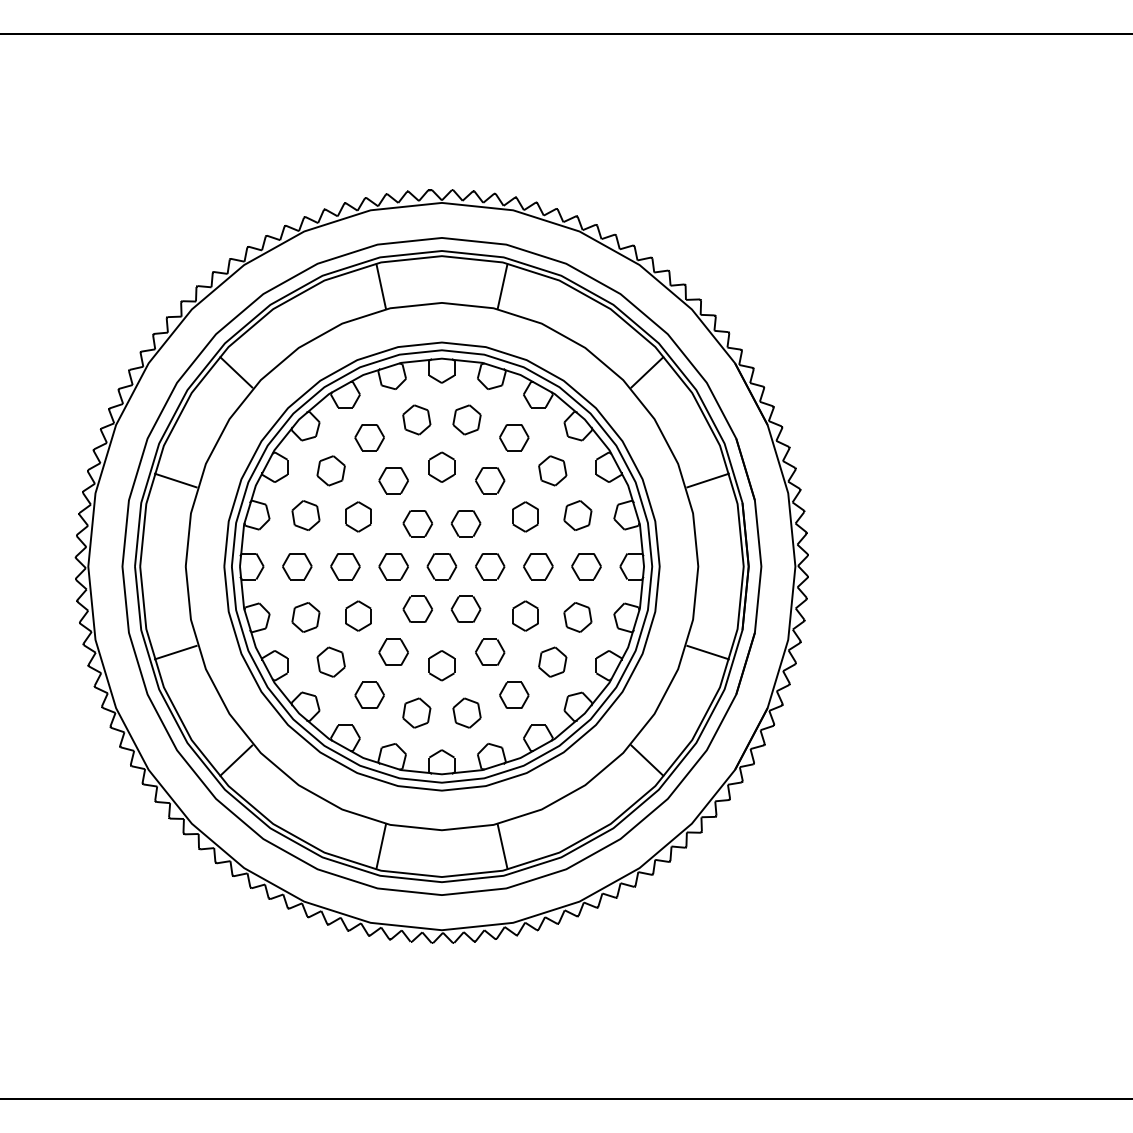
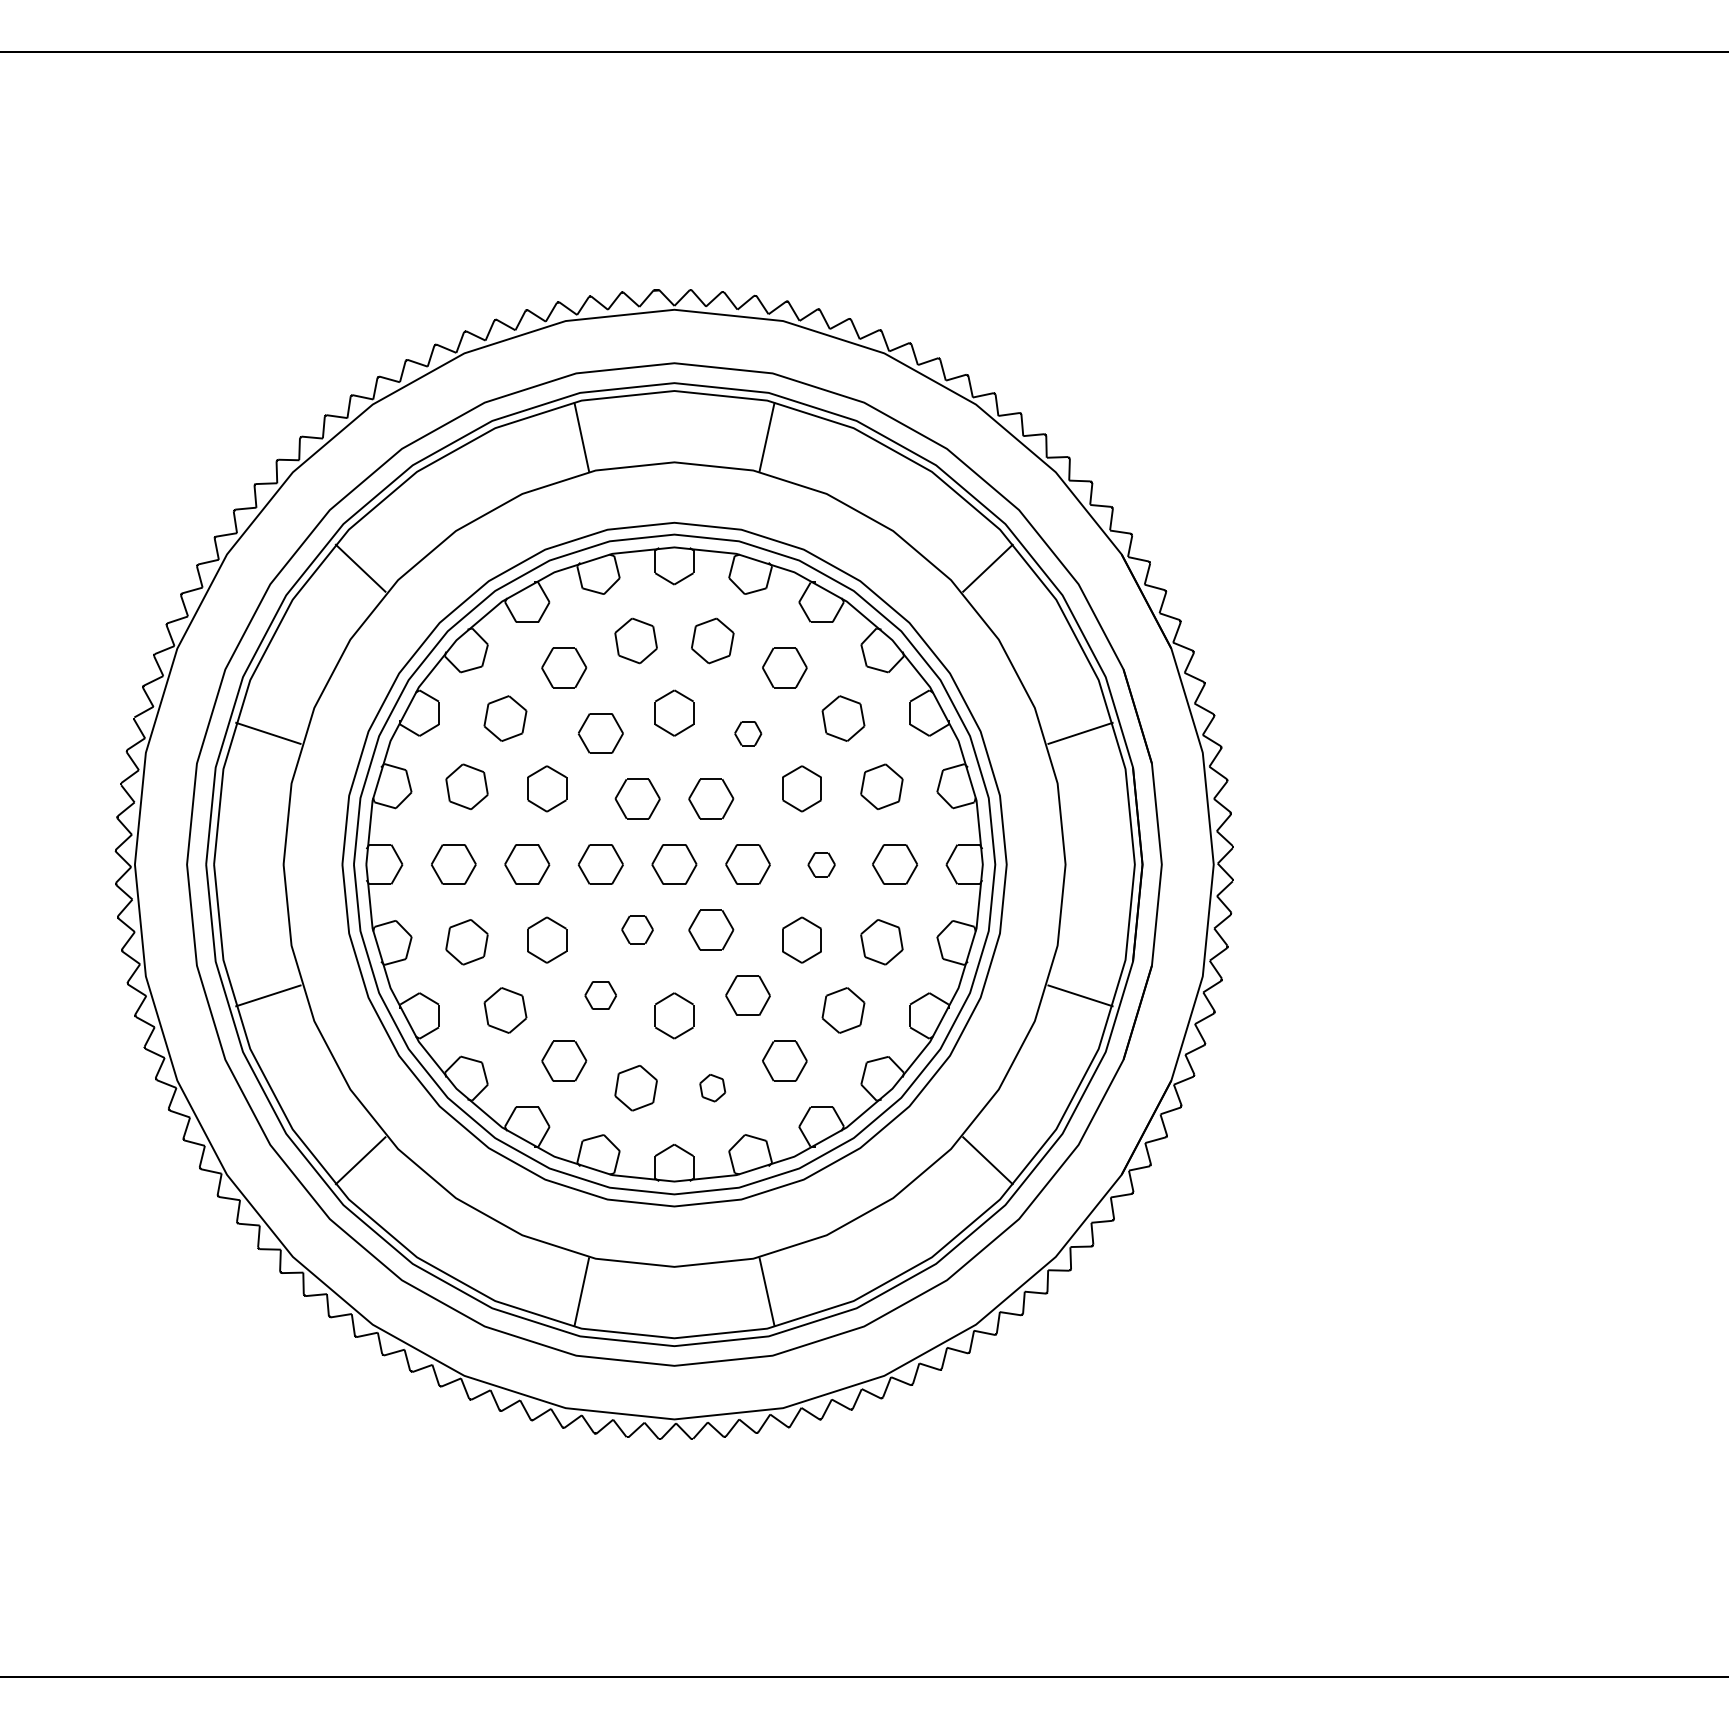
part: (490, 480) -> (748, 733), size x0.6
part: (538, 566) -> (821, 864), size x0.6
part: (417, 608) -> (637, 928), size x0.7
part: (393, 651) -> (600, 994), size x0.7
part: (466, 712) -> (711, 1087), size x0.6

